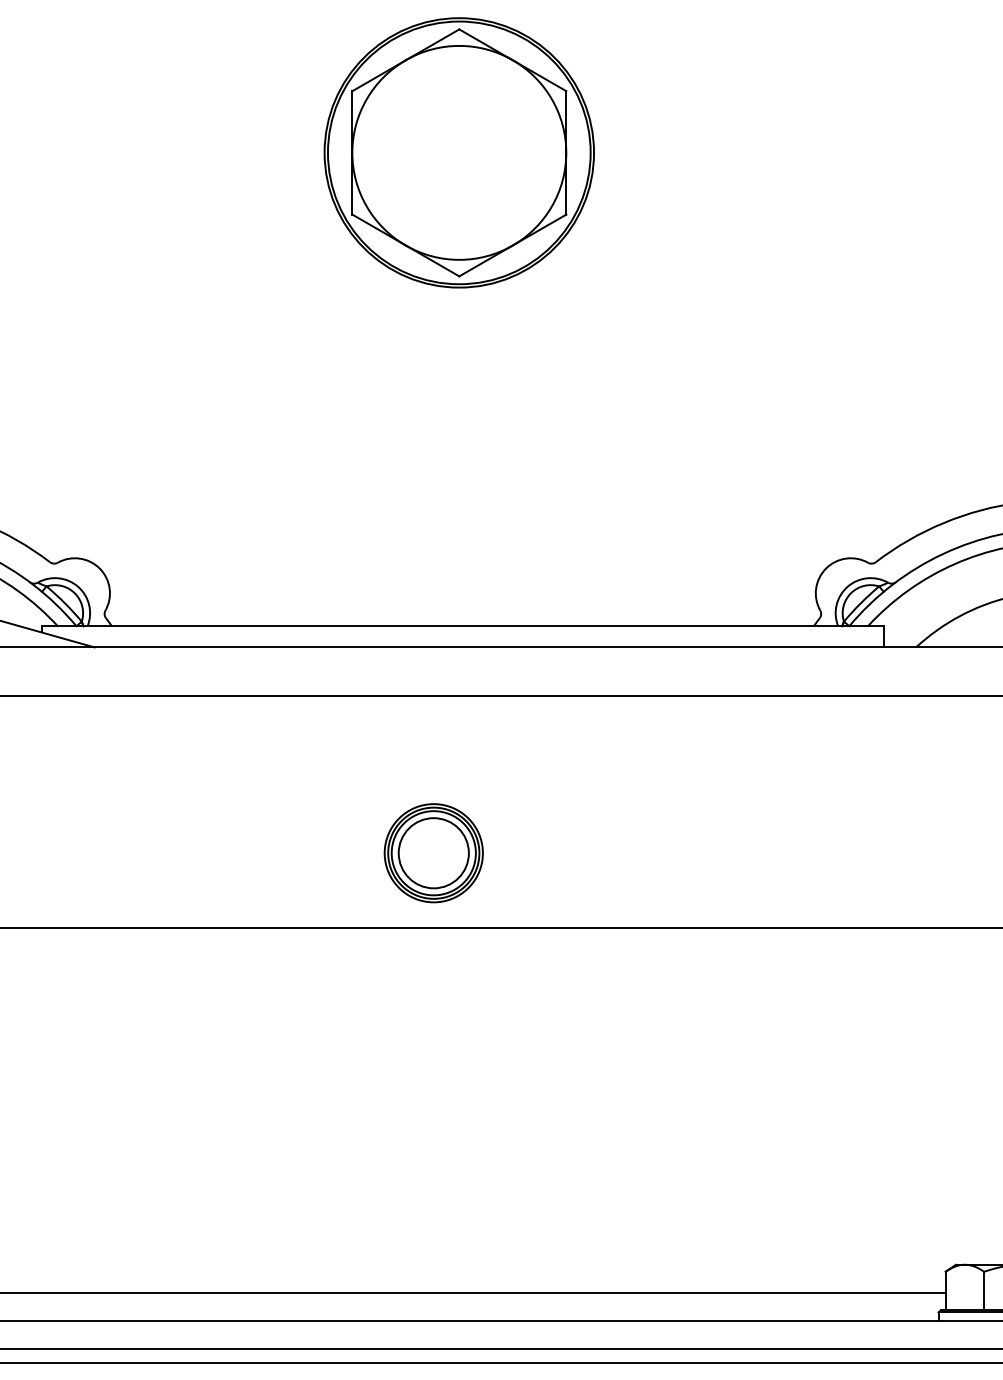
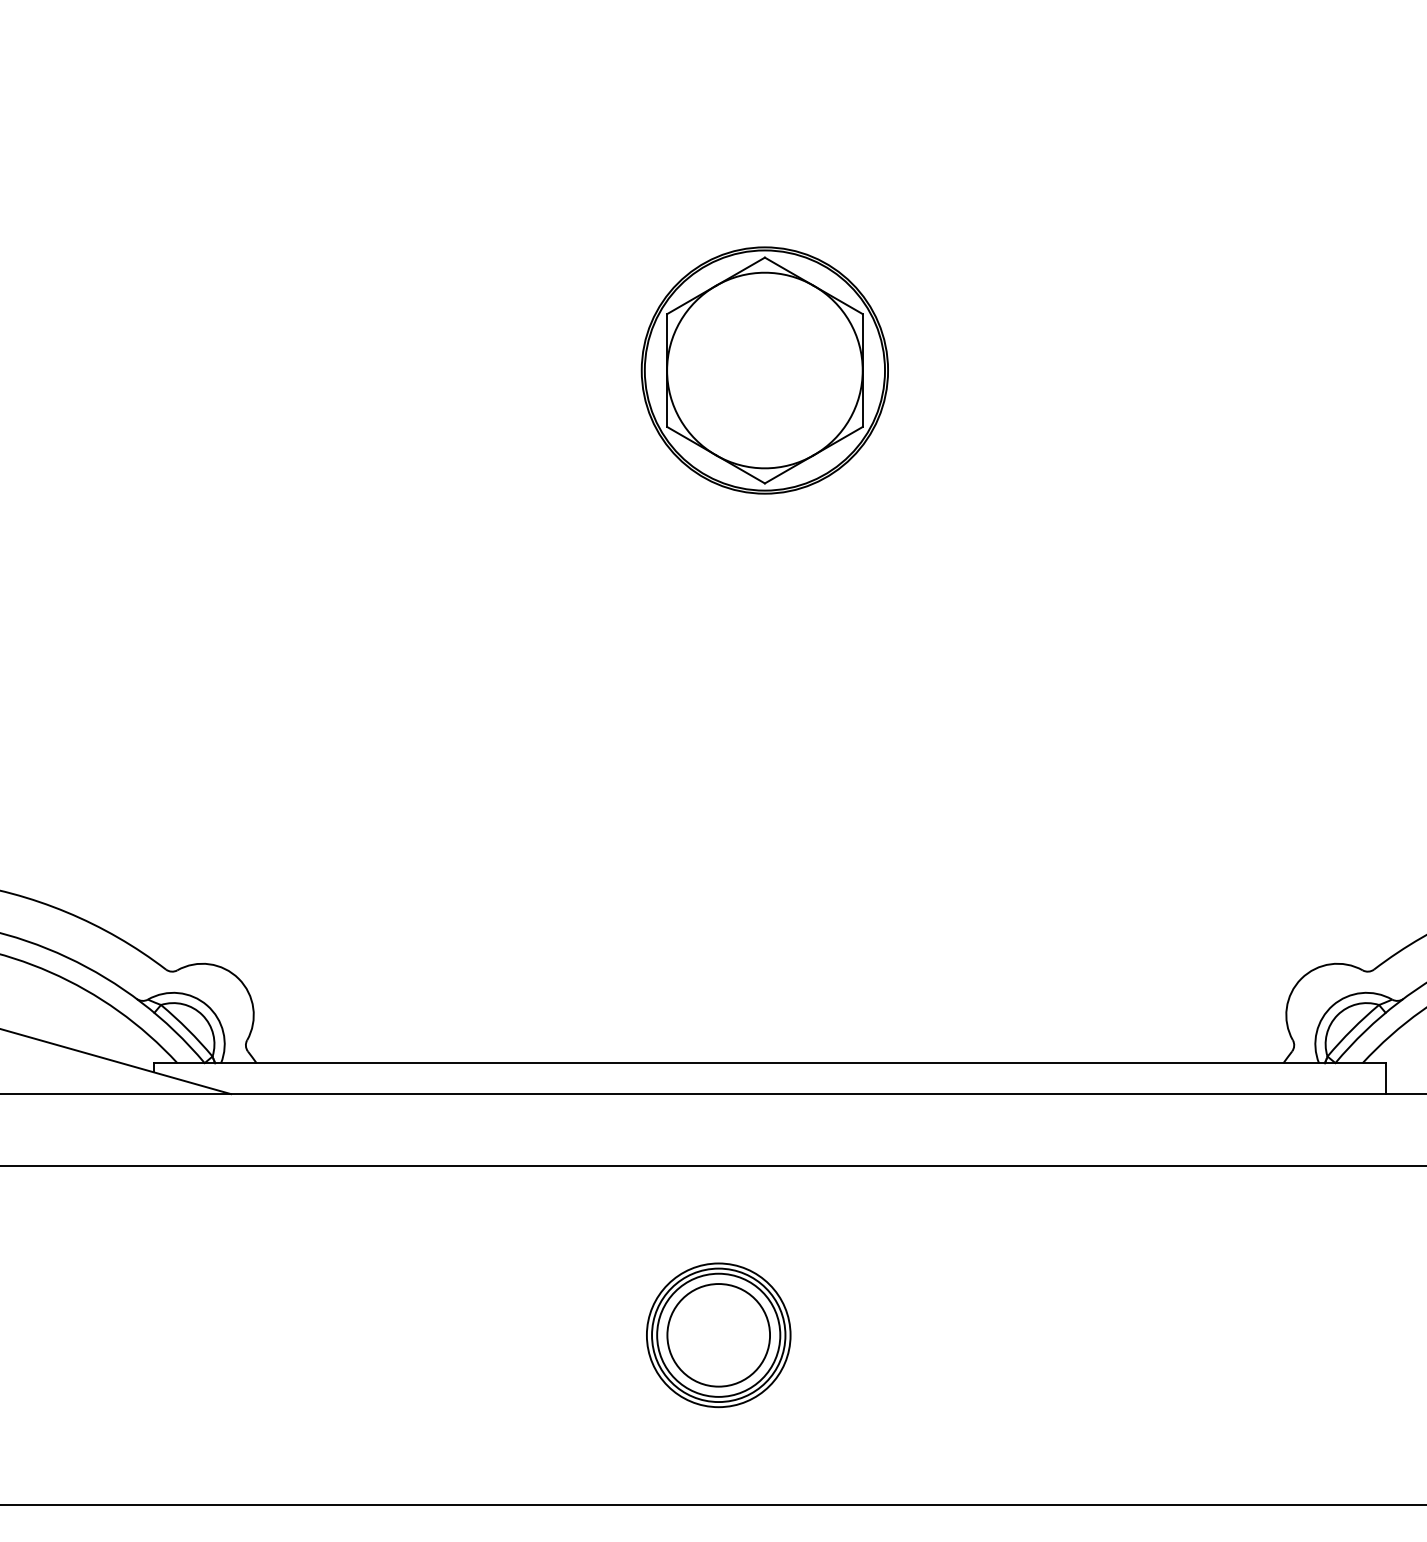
part: (459, 152) -> (765, 370), size x0.62
part: (433, 853) -> (718, 1335), moved

